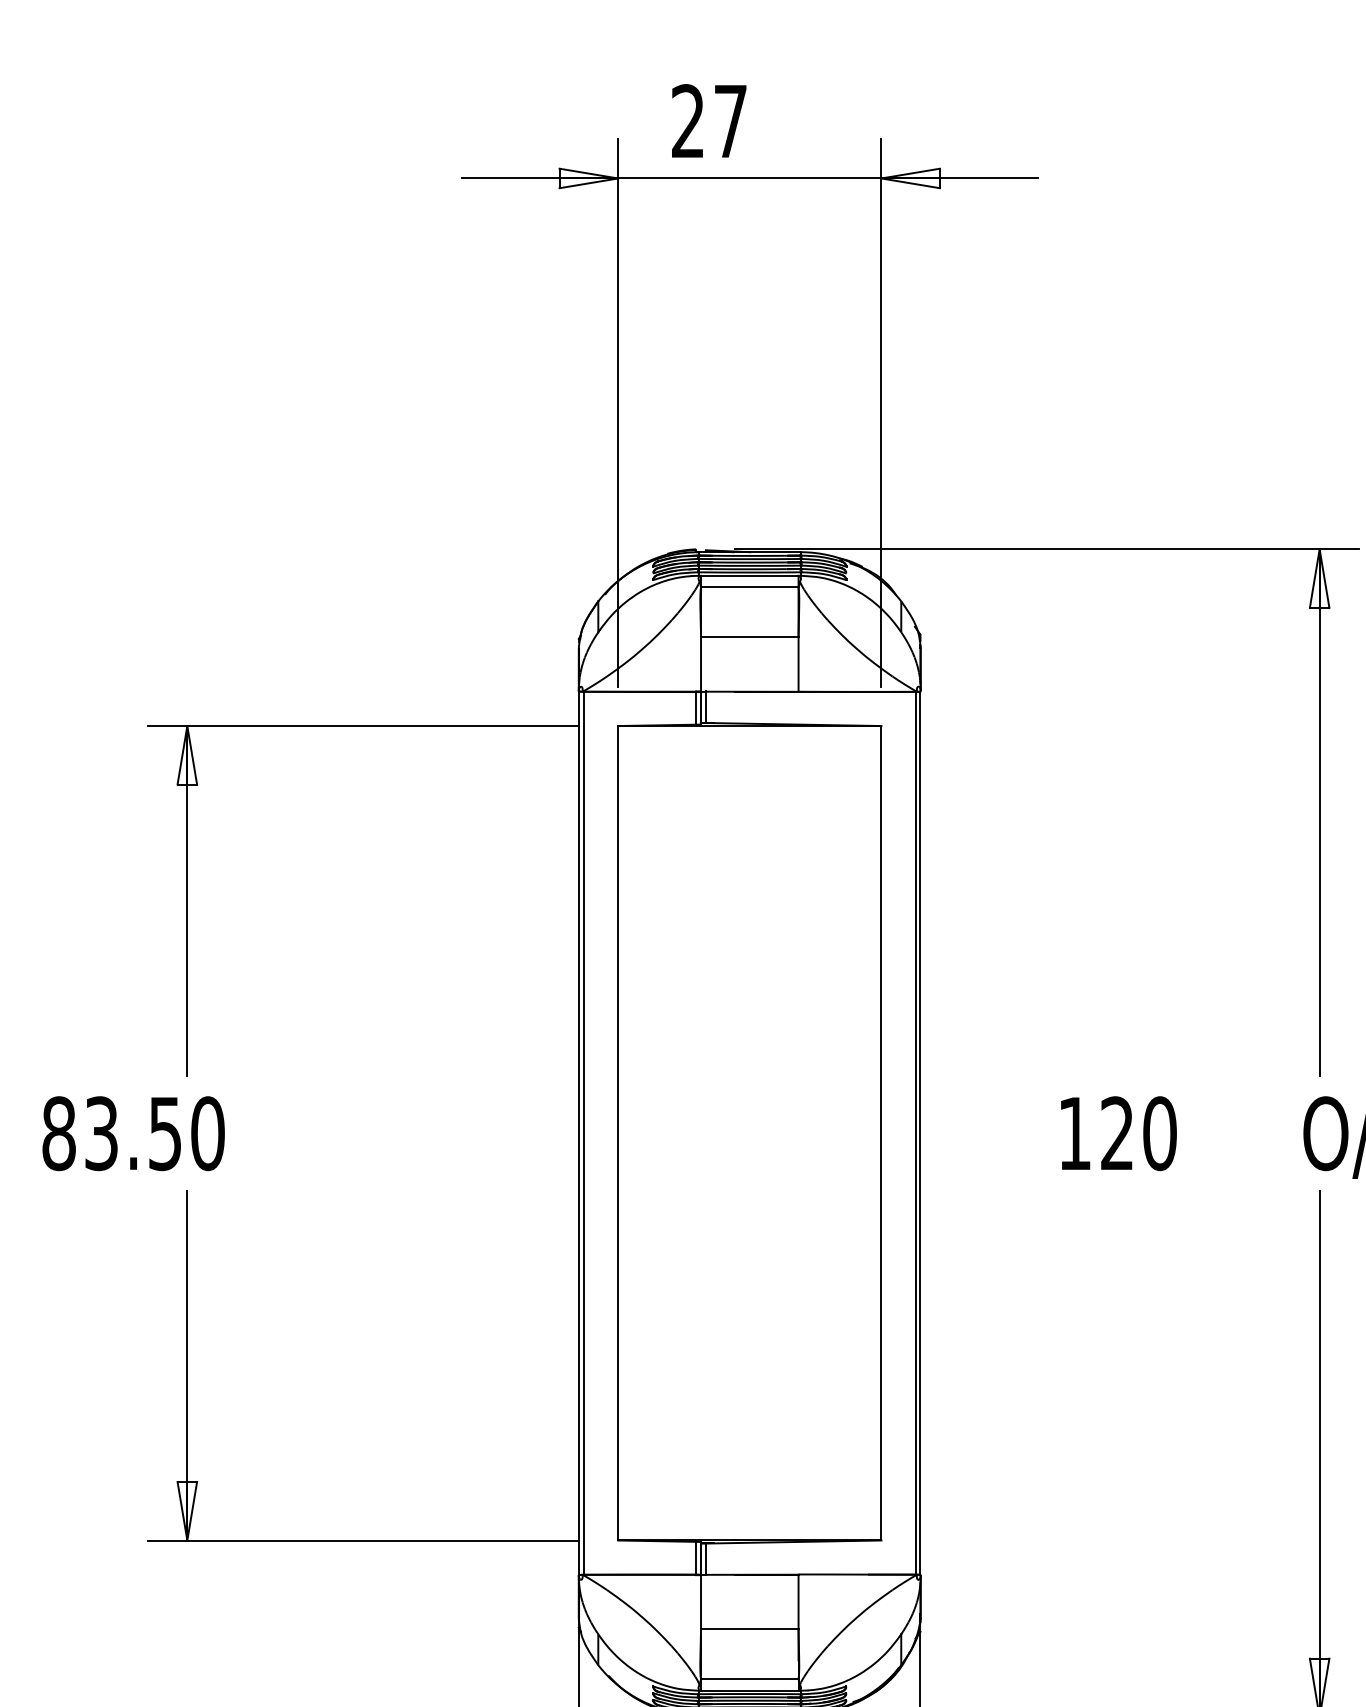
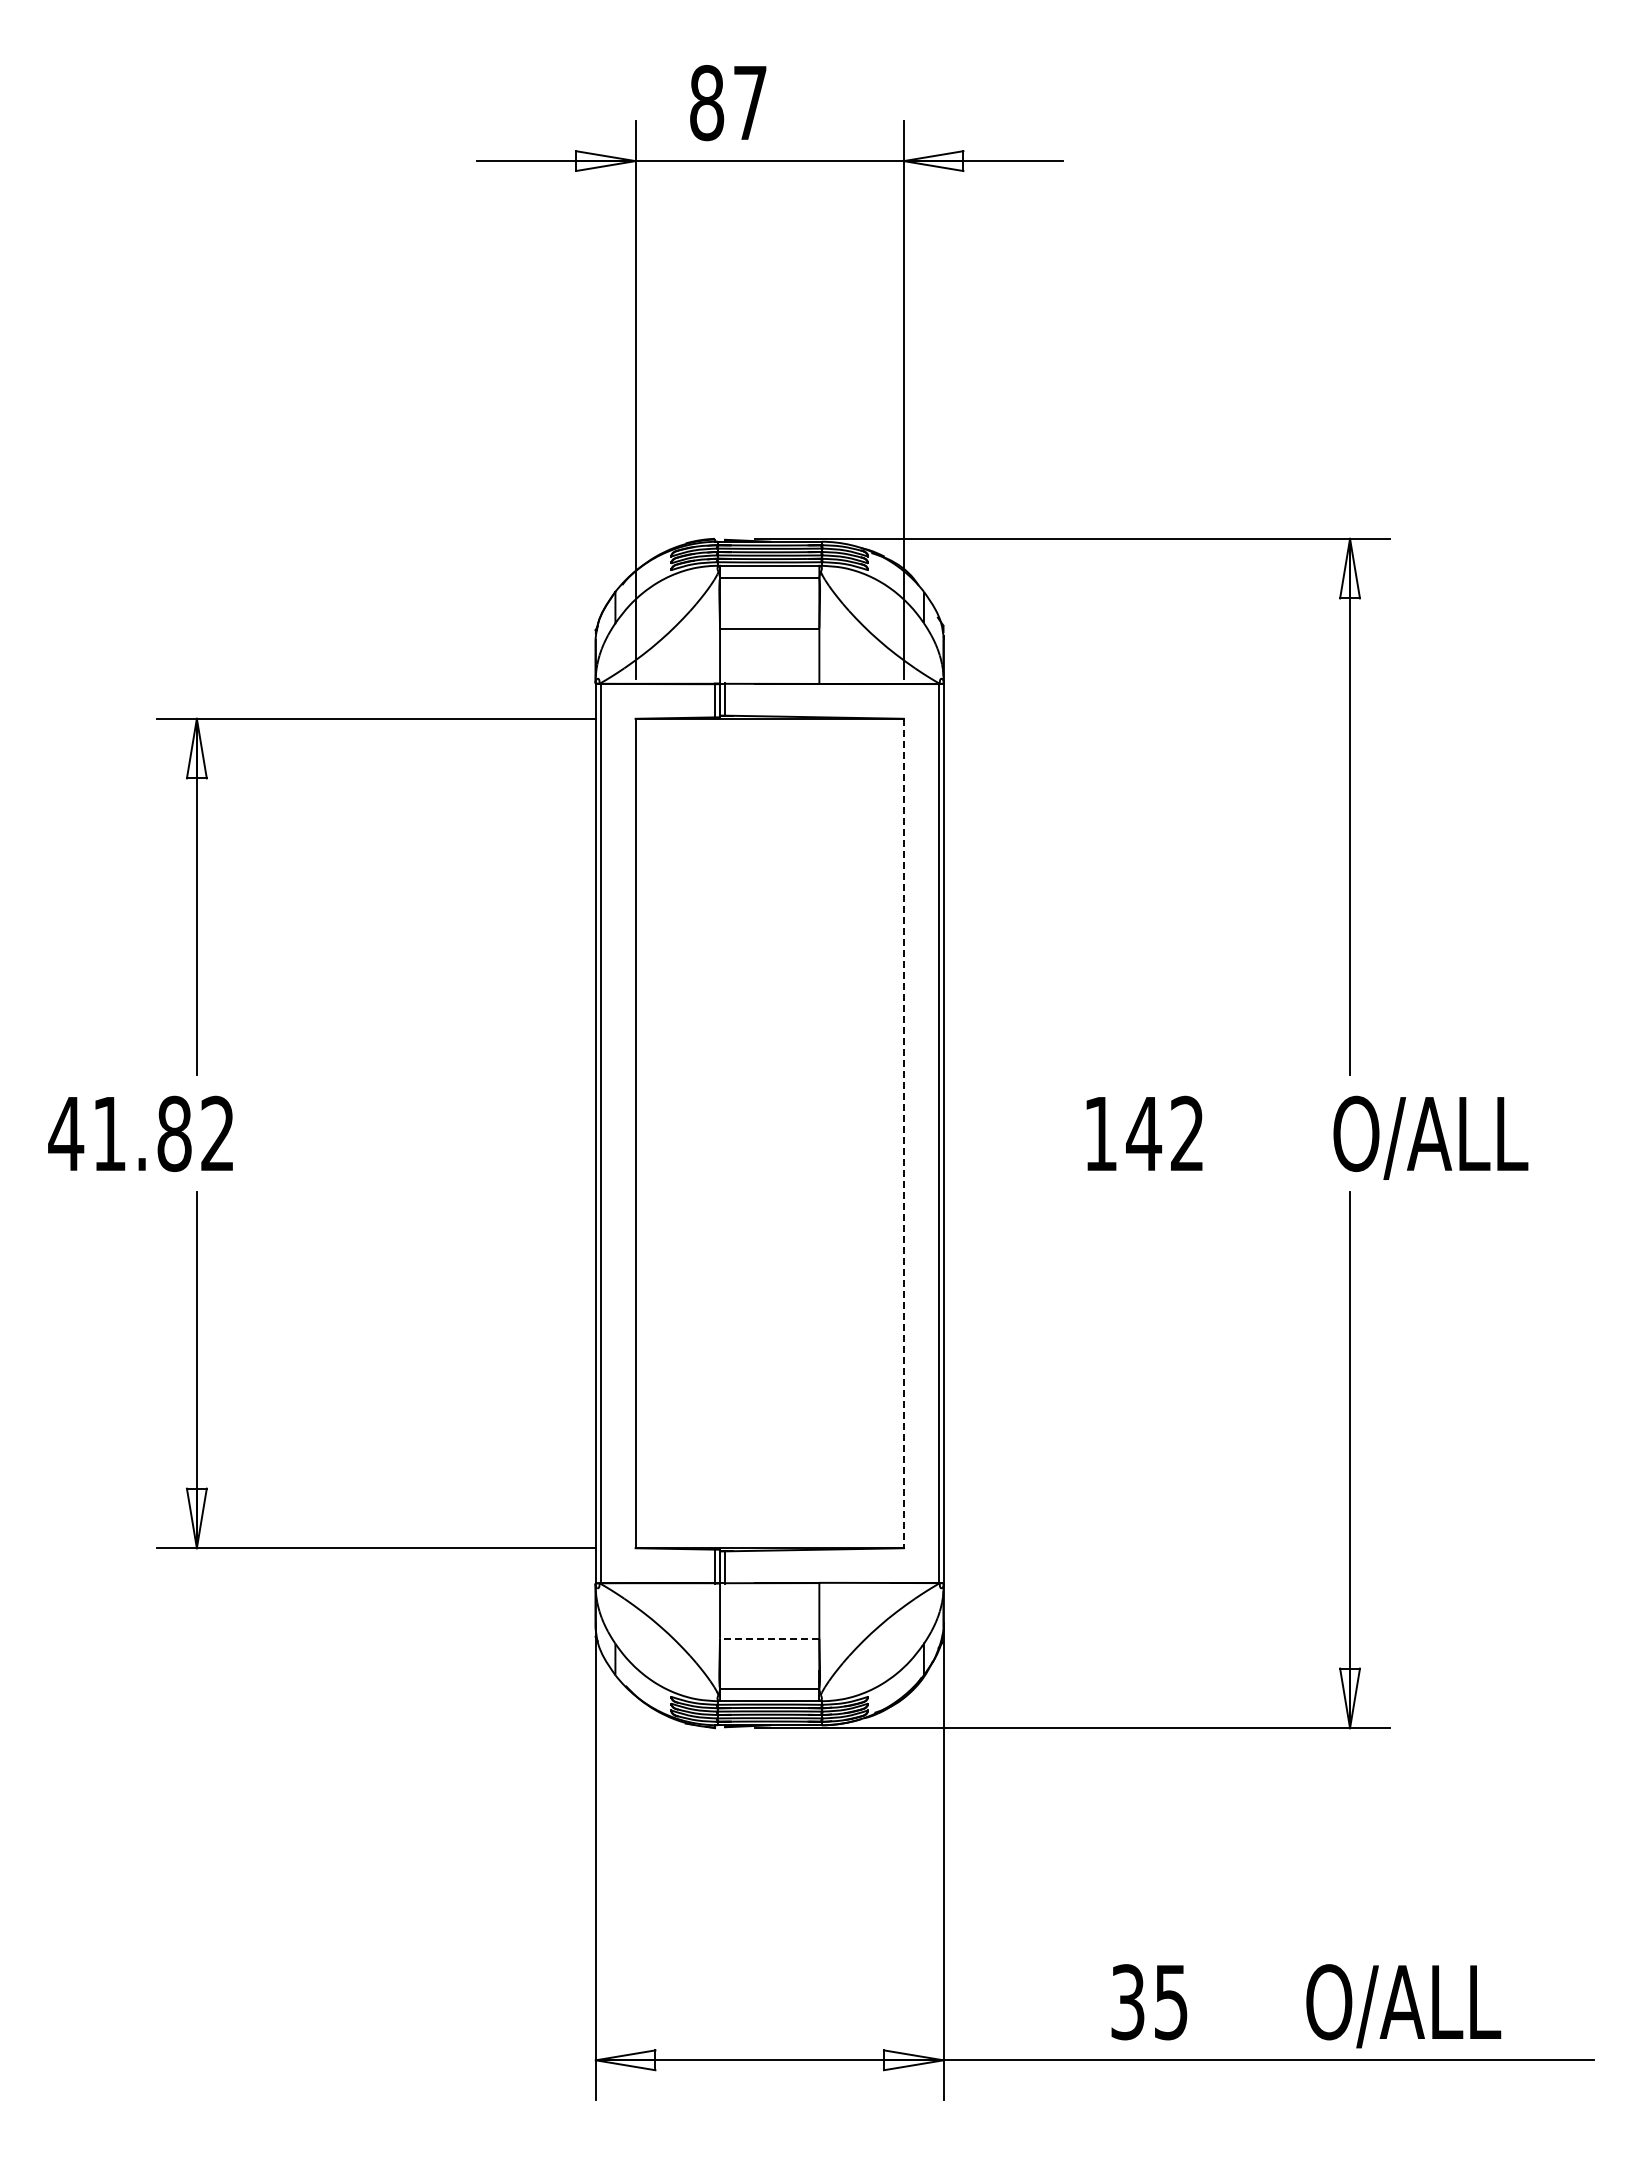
text: (688, 121) -> (707, 103), 27 -> 87
text: (132, 1133) -> (141, 1133), 83.50 -> 41.82
line: (881, 1133) -> (903, 1133), solid -> dashed
text: (1138, 1133) -> (1165, 1133), 120 -> 142
line: (749, 1629) -> (769, 1638), solid -> dashed

